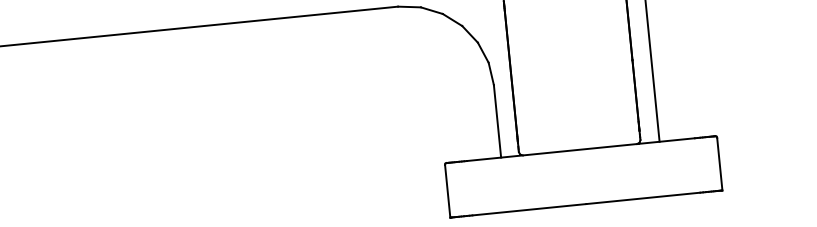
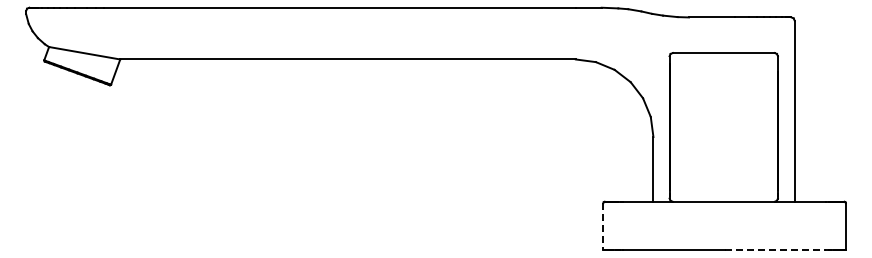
line: (447, 192) -> (603, 227), solid -> dashed
line: (643, 198) -> (775, 250), solid -> dashed

